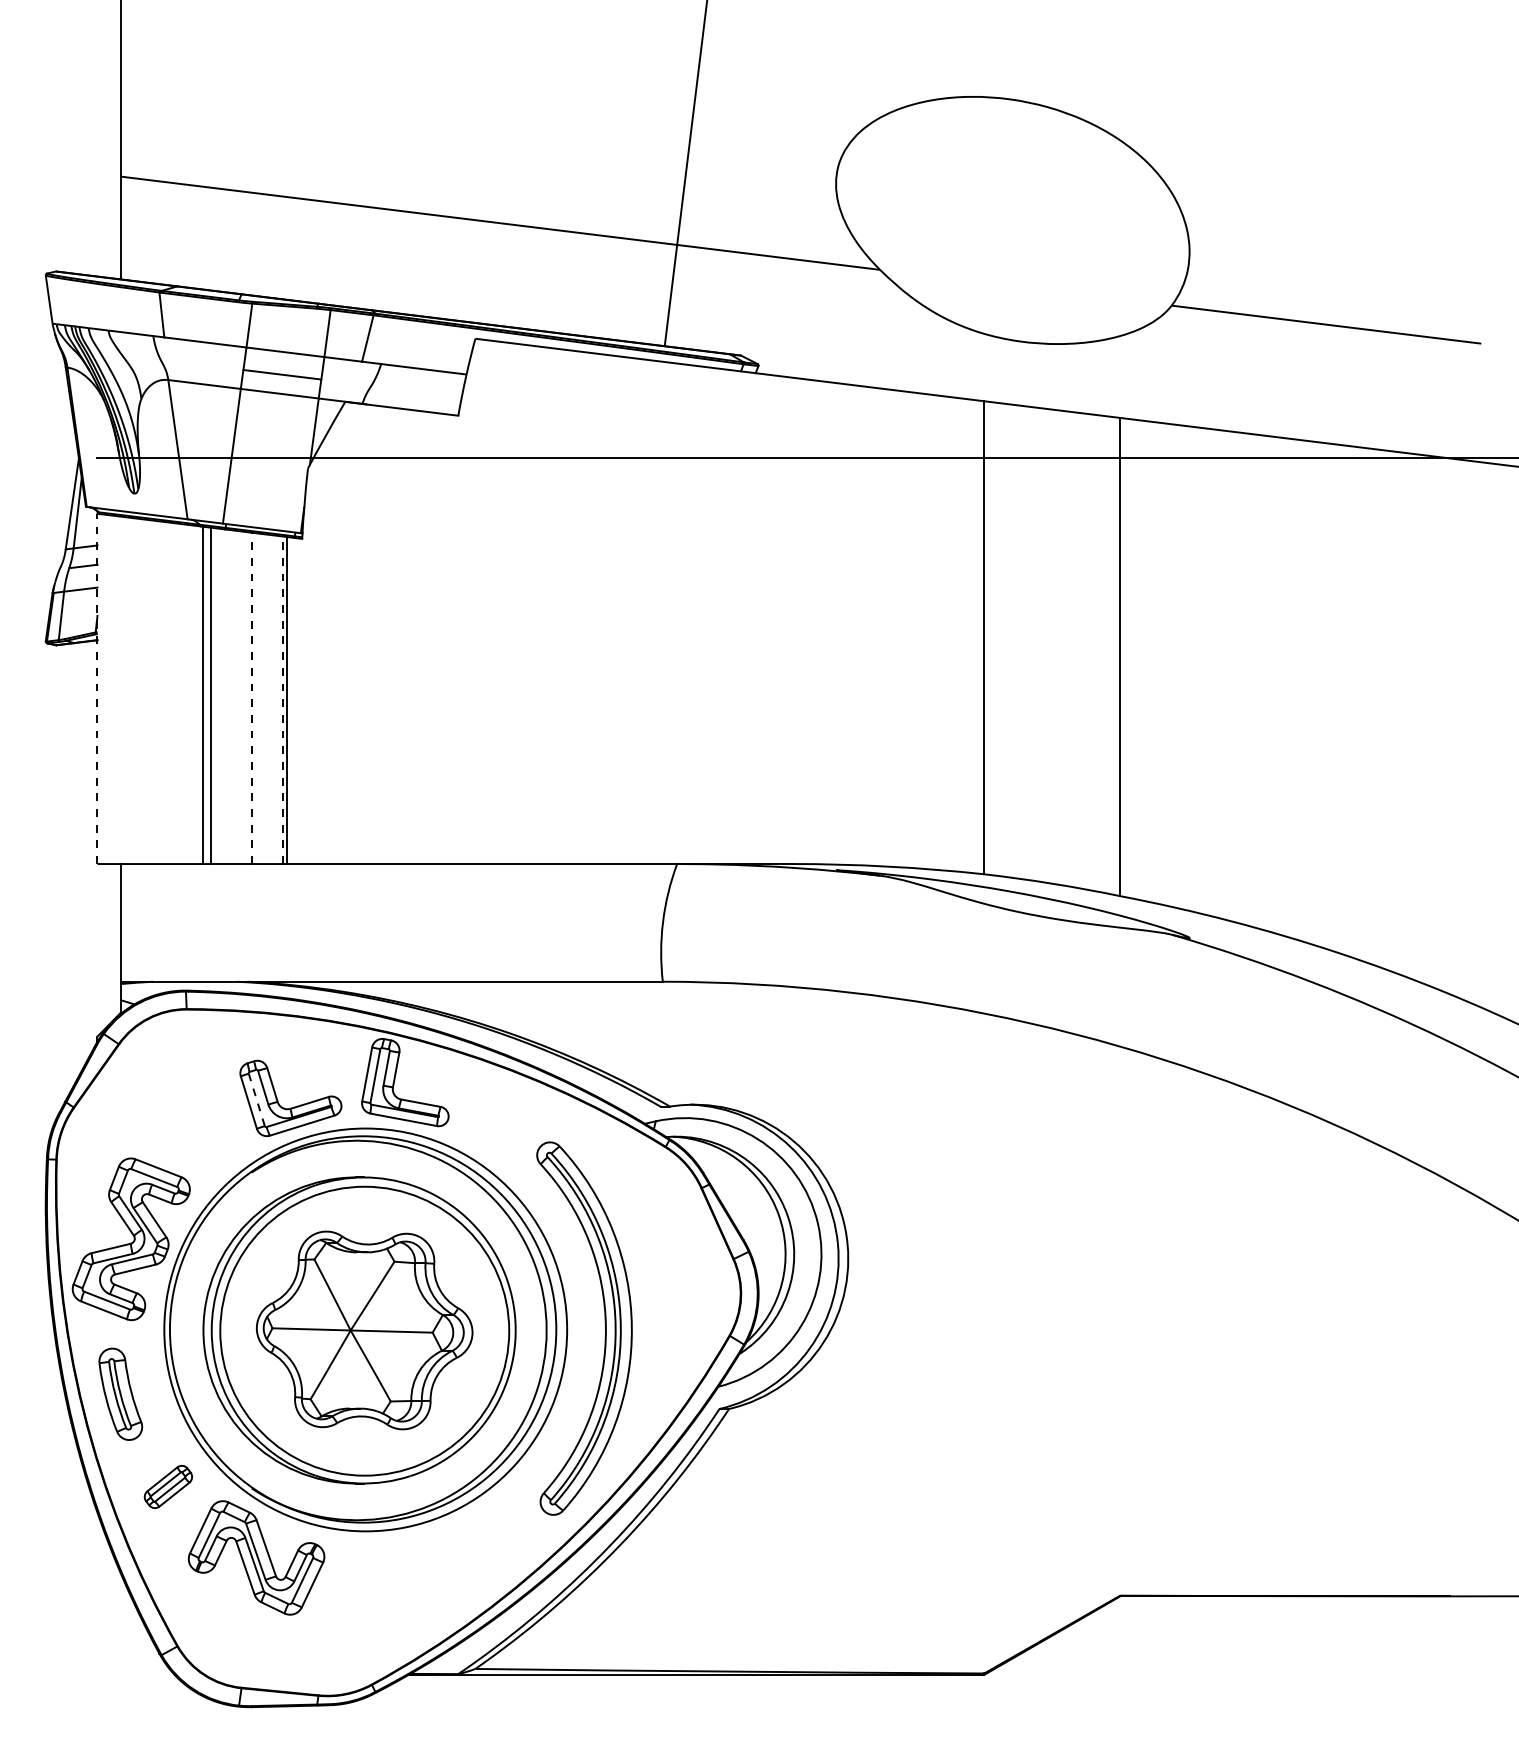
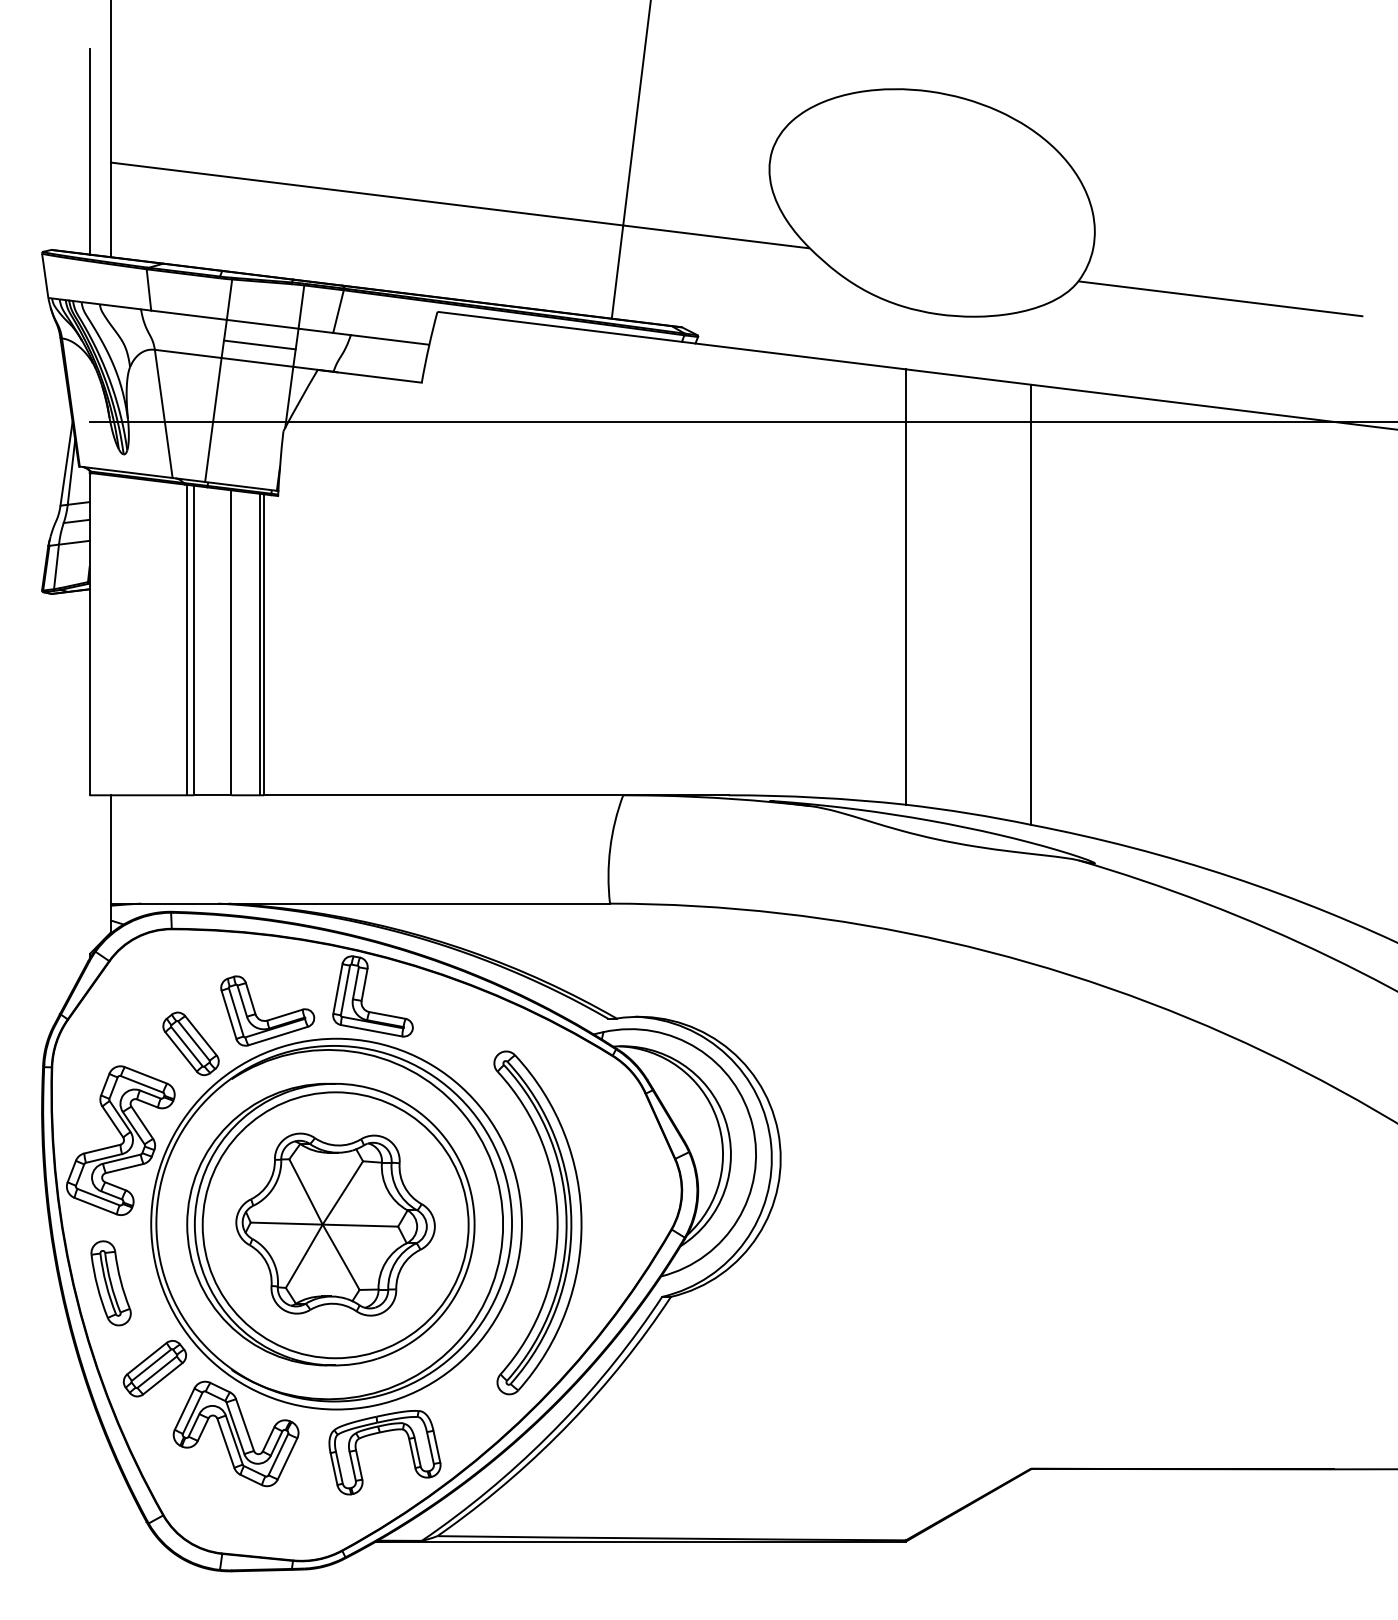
line: (97, 164) -> (89, 151), added
line: (97, 688) -> (89, 633), dashed -> solid
line: (251, 698) -> (231, 642), dashed -> solid
line: (282, 700) -> (259, 644), dashed -> solid
line: (256, 1099) -> (236, 1012), dashed -> solid
part: (207, 1133) -> (190, 1043), added
part: (168, 1486) -> (155, 1368), size x1.43
part: (413, 1557) -> (380, 1433), added

